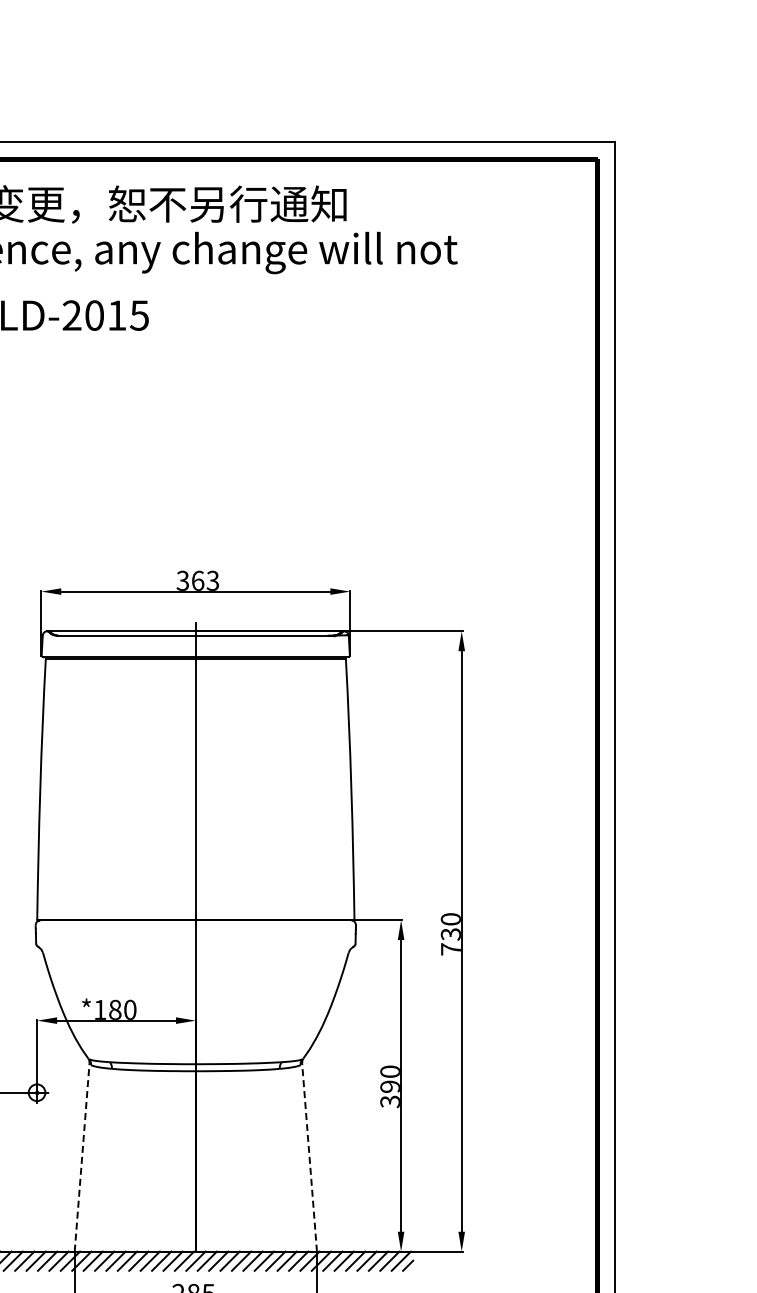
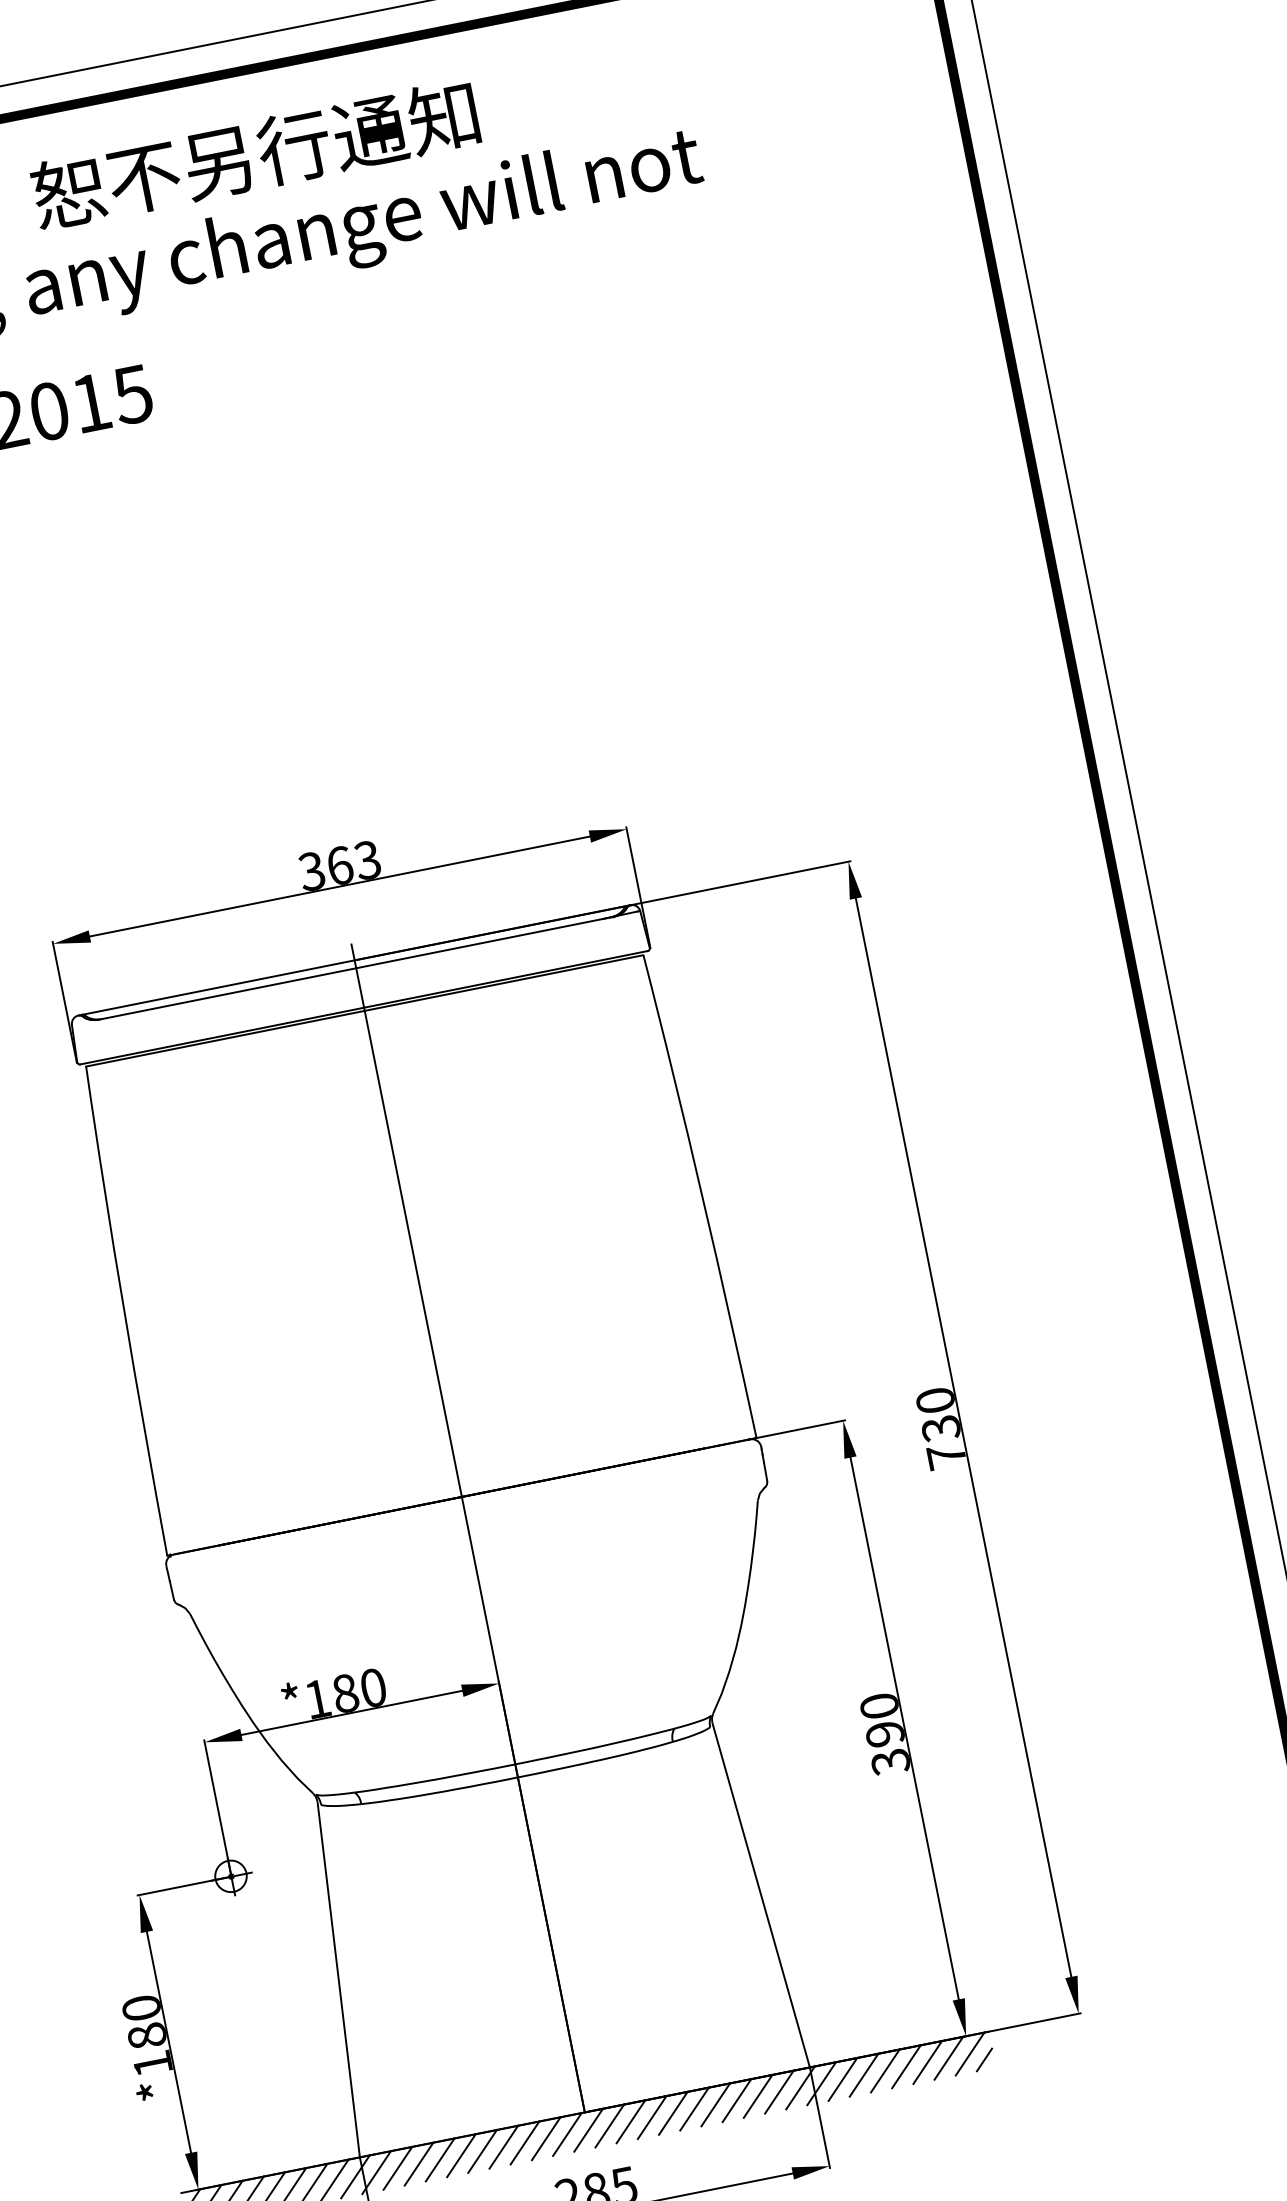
line: (82, 1156) -> (339, 1977), dashed -> solid
line: (309, 1156) -> (760, 1893), dashed -> solid

